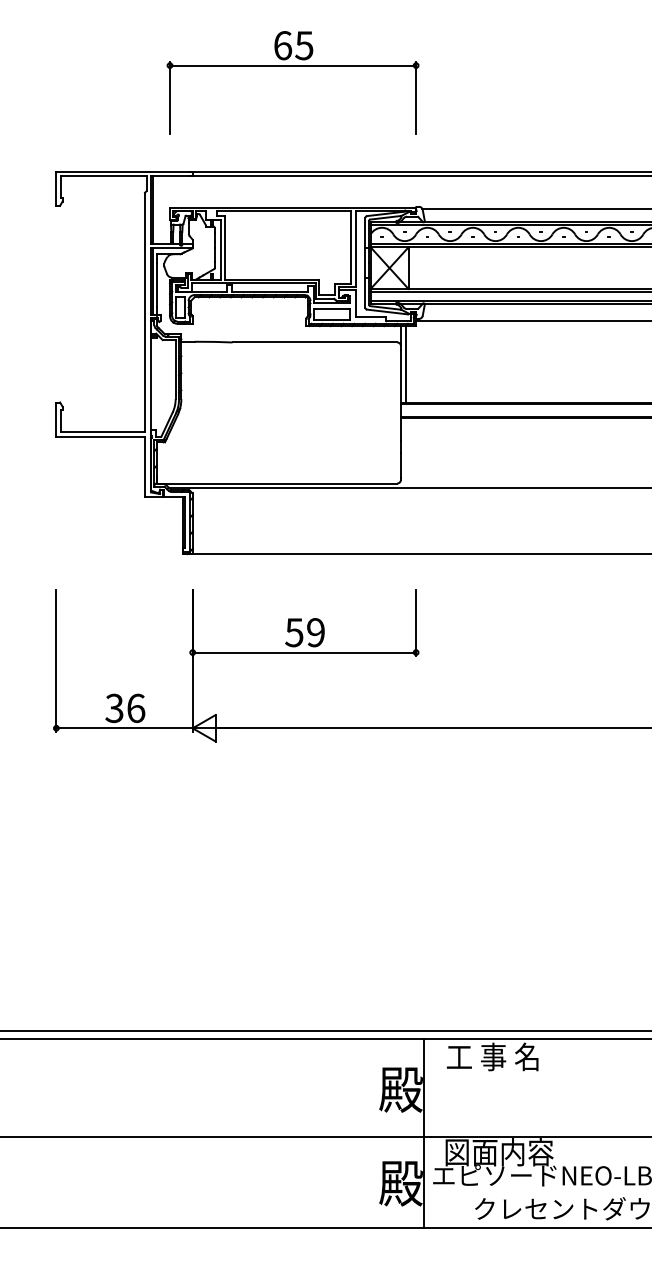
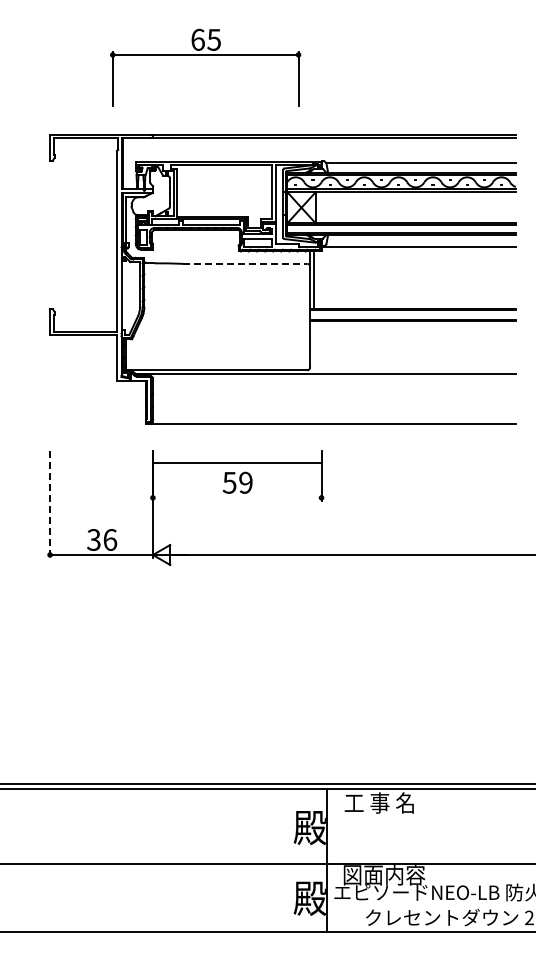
part: (292, 66) -> (205, 55), moved
line: (315, 341) -> (245, 263), solid -> dashed
line: (303, 652) -> (236, 462), moved
line: (56, 661) -> (50, 504), solid -> dashed

